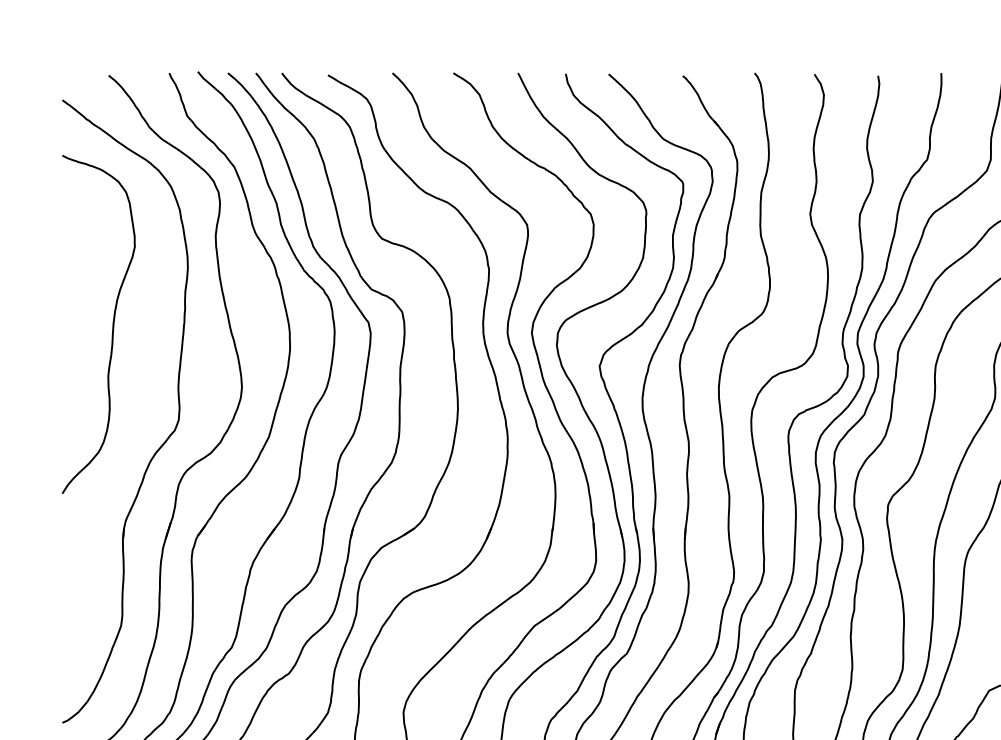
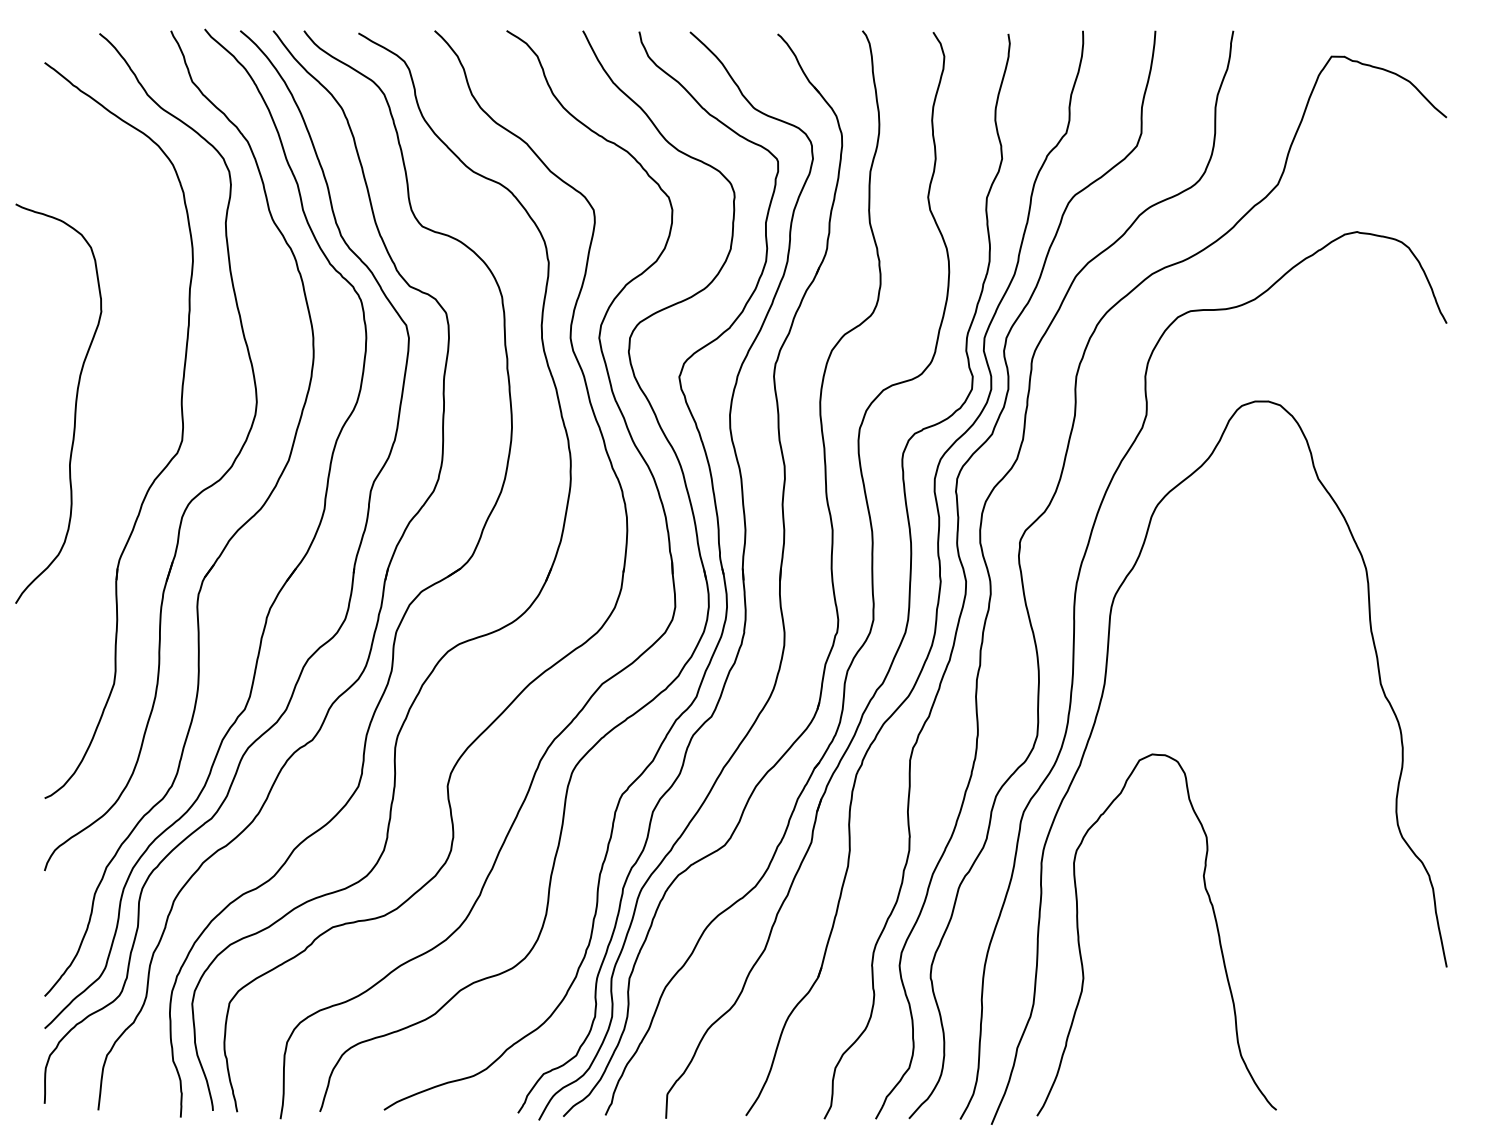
curve: (112, 327) -> (74, 407), moved

